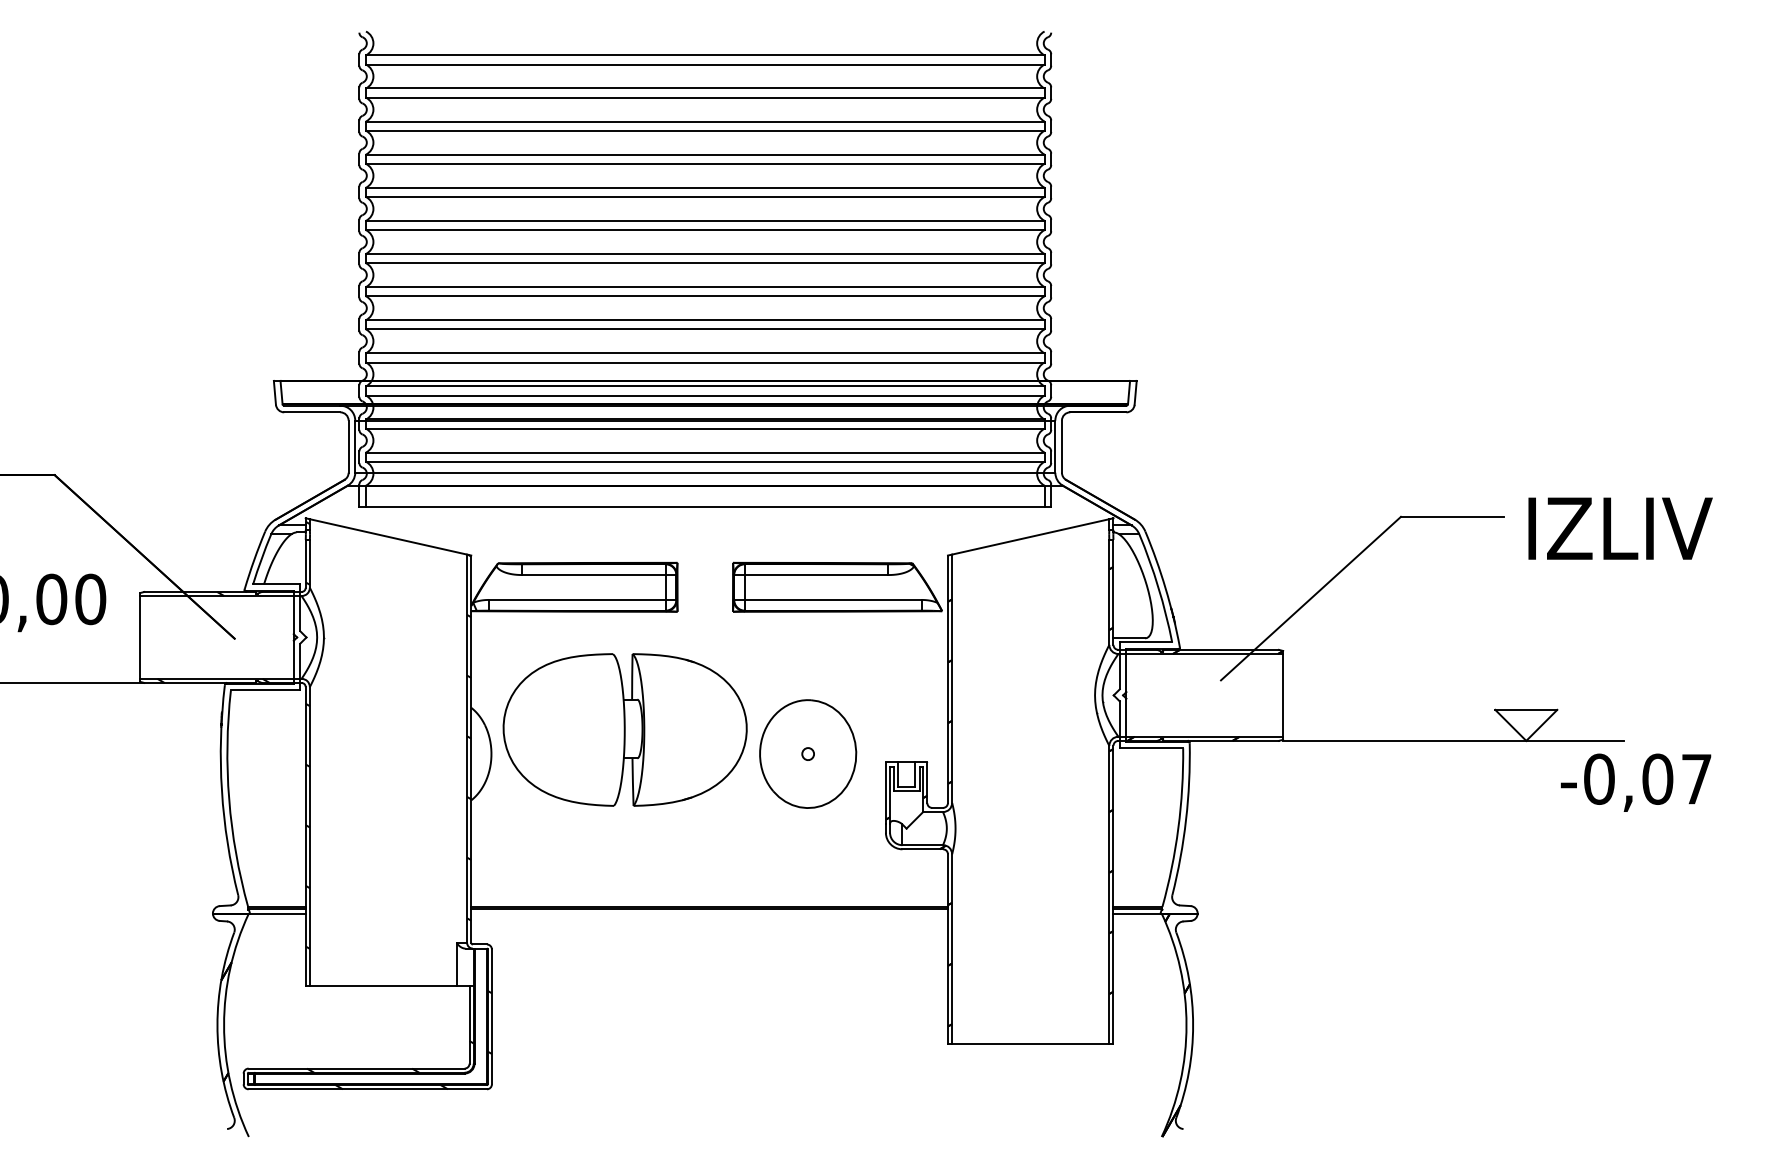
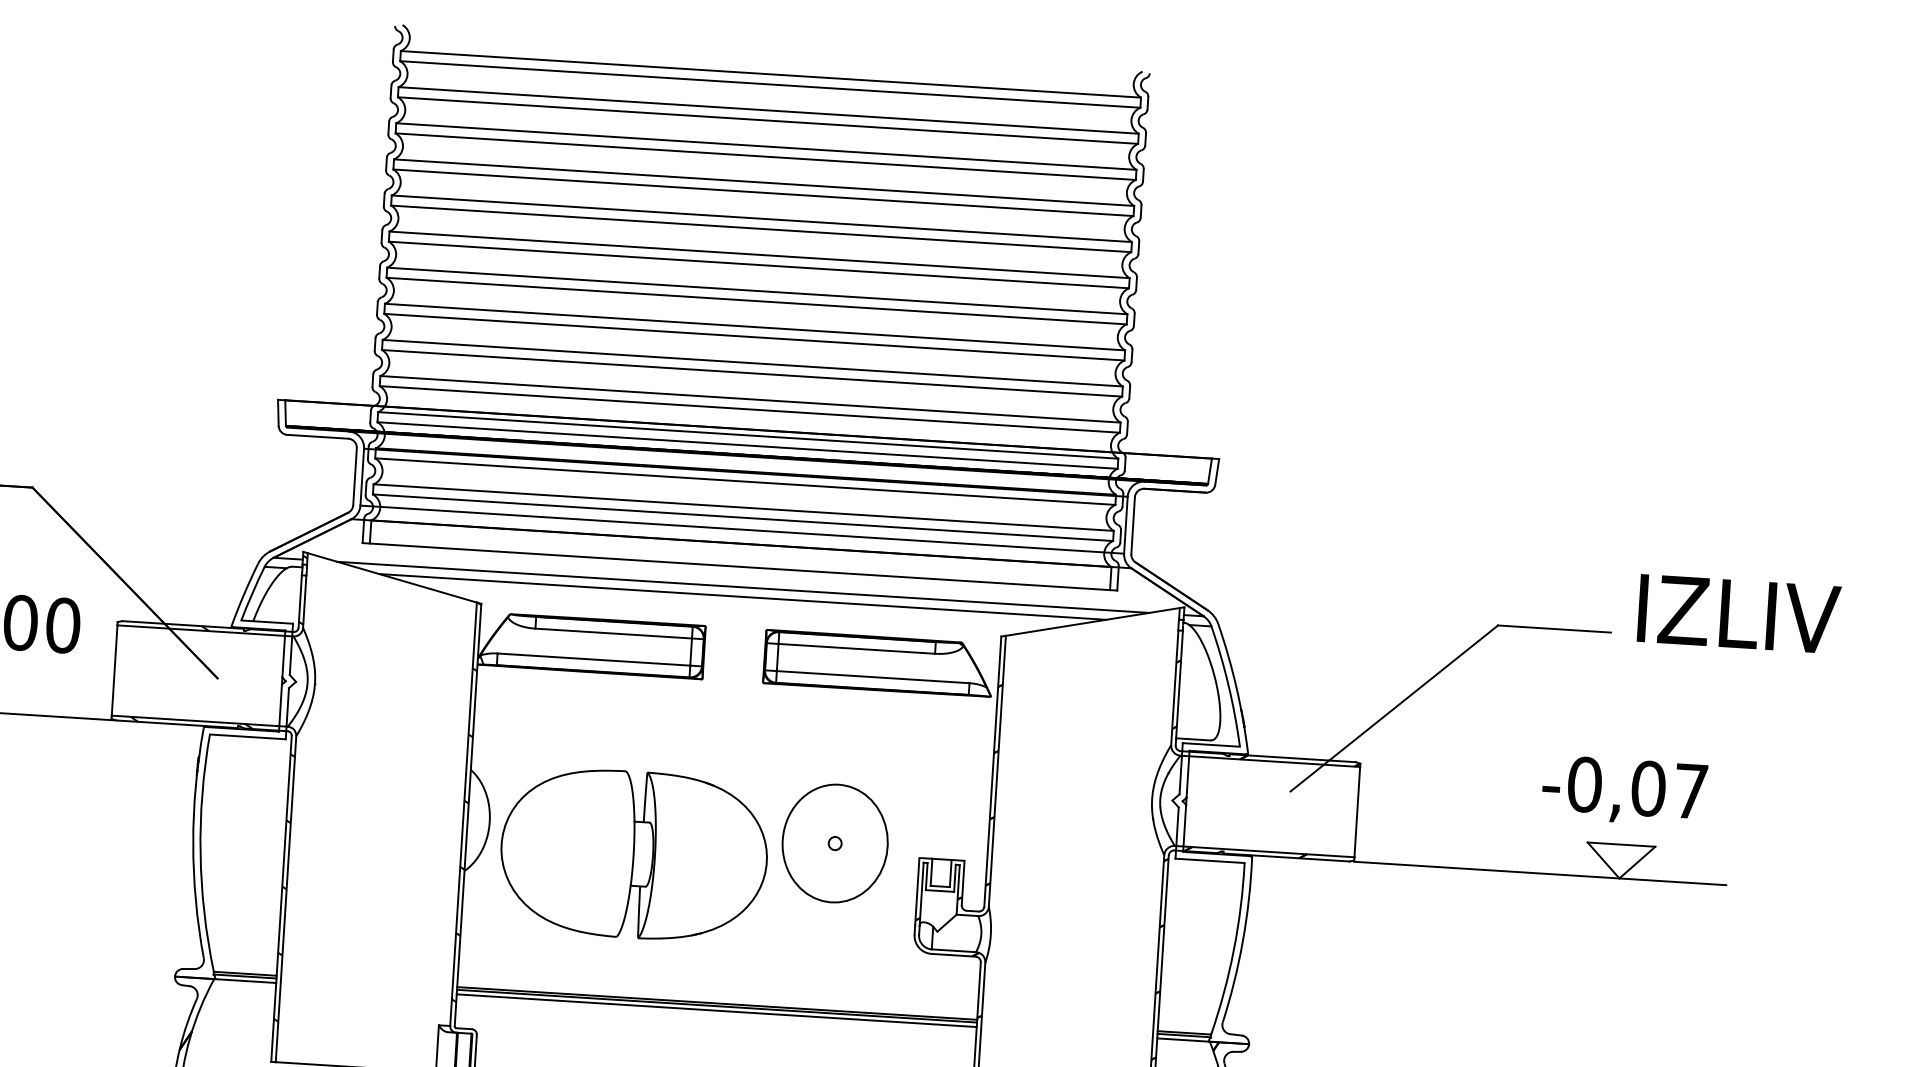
line: (709, 525) -> (743, 587), added
text: (1620, 528) -> (1739, 613), moved
line: (709, 534) -> (742, 597), added
part: (624, 729) -> (633, 854), moved
text: (1636, 782) -> (1625, 790), moved
line: (709, 913) -> (716, 1010), added

